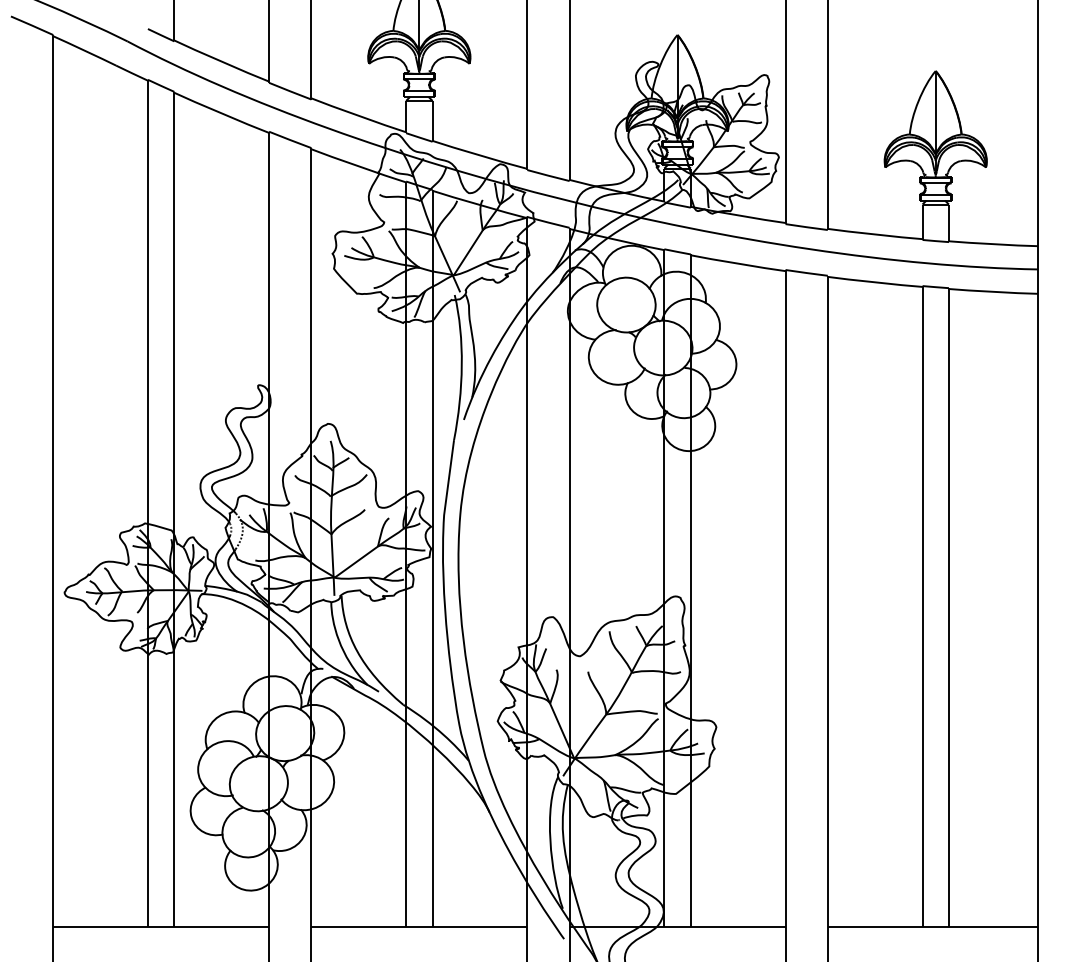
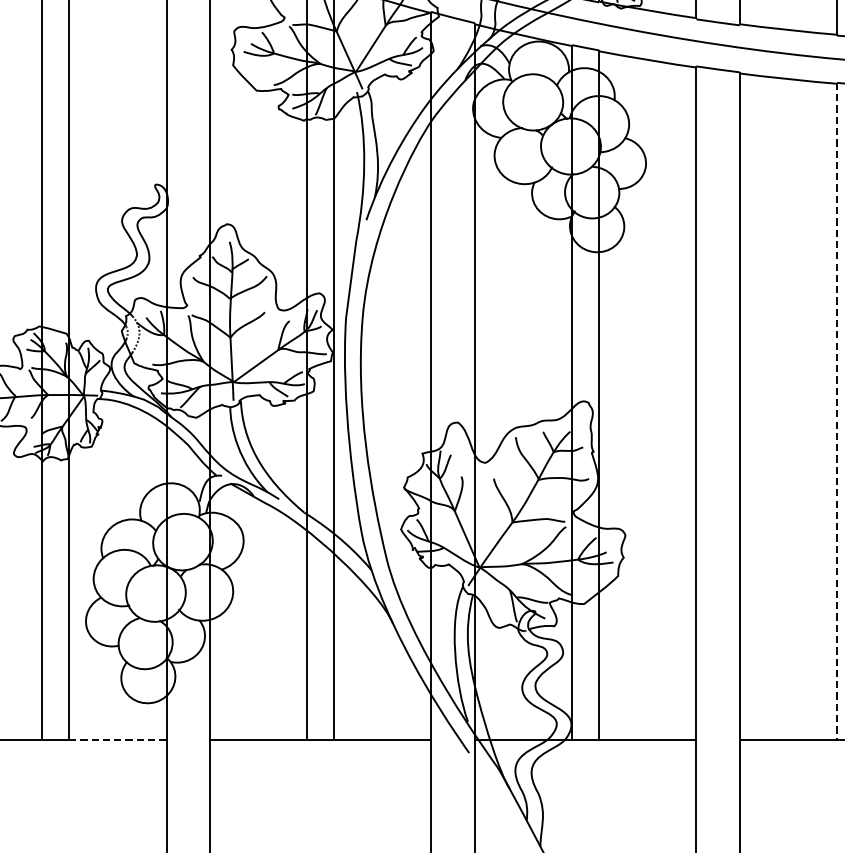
line: (922, 606) -> (837, 411), solid -> dashed
line: (221, 926) -> (117, 740), solid -> dashed

